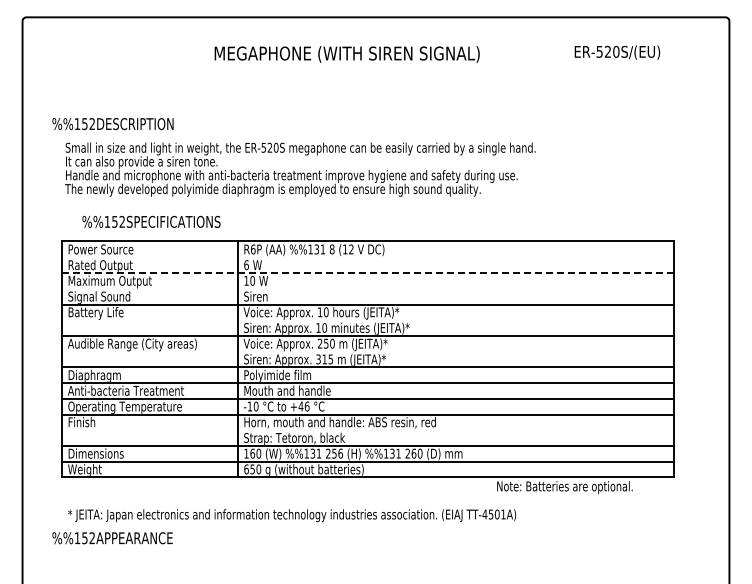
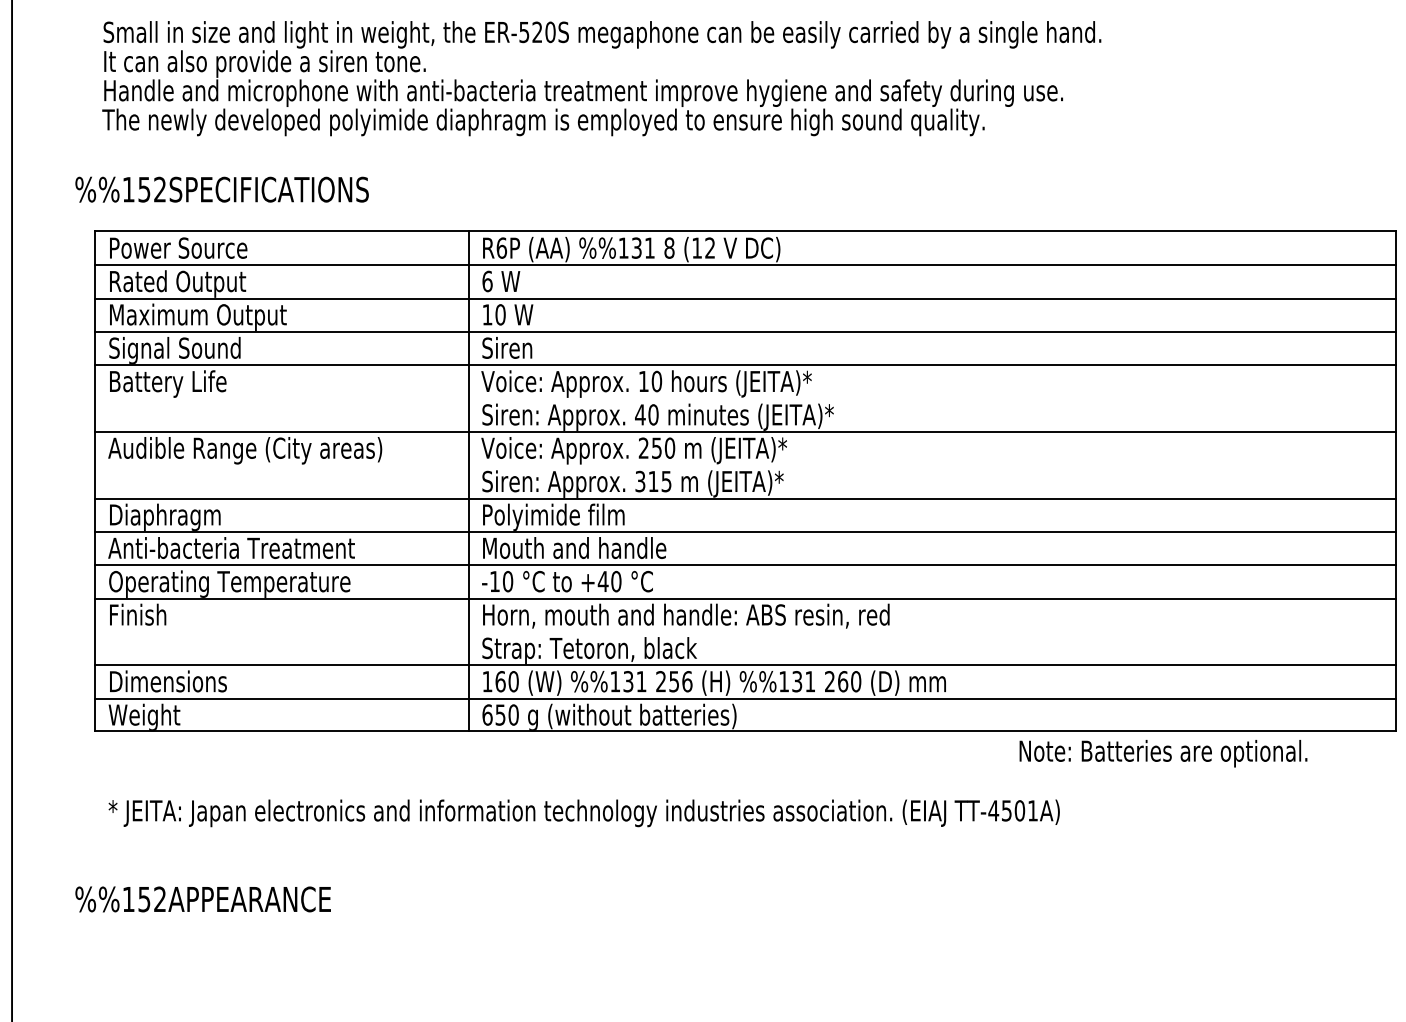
text: (151, 221) -> (222, 188), moved
line: (367, 257) -> (744, 265), added
line: (368, 273) -> (746, 299), dashed -> solid
line: (367, 288) -> (744, 331), added
text: (318, 327) -> (640, 413), 10 -> 40
text: (307, 406) -> (616, 581), +46 -> +40
text: (112, 538) -> (202, 899), moved

